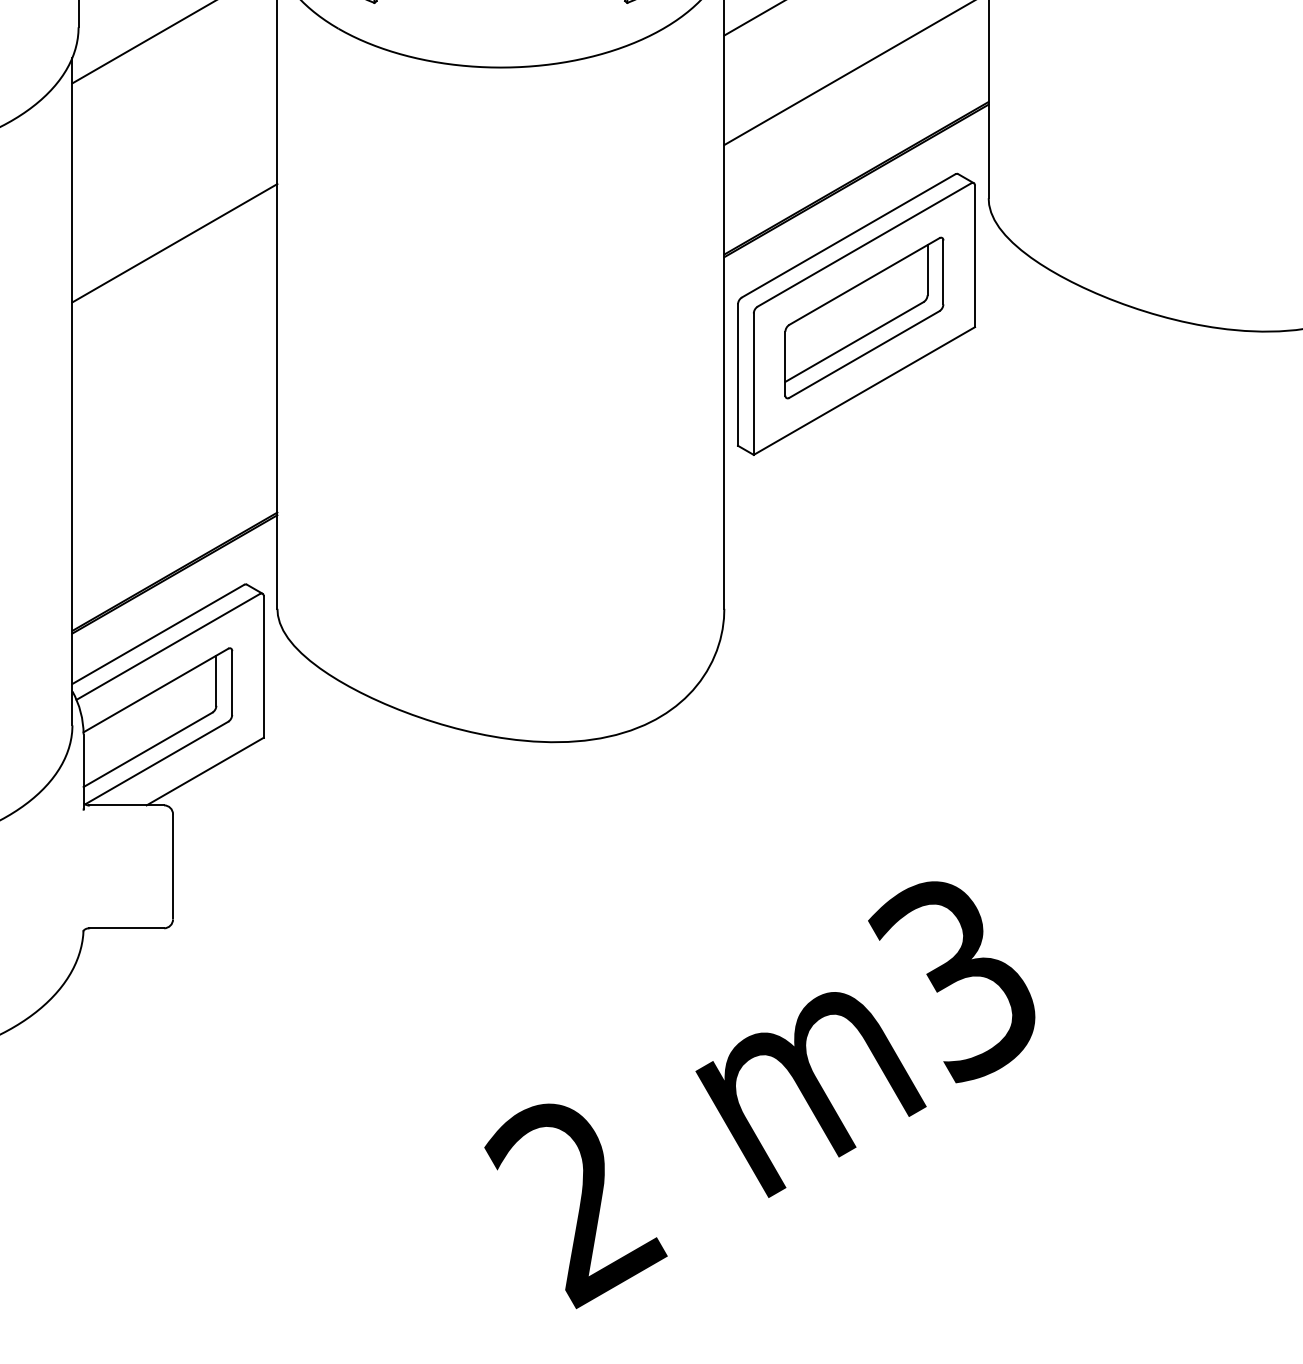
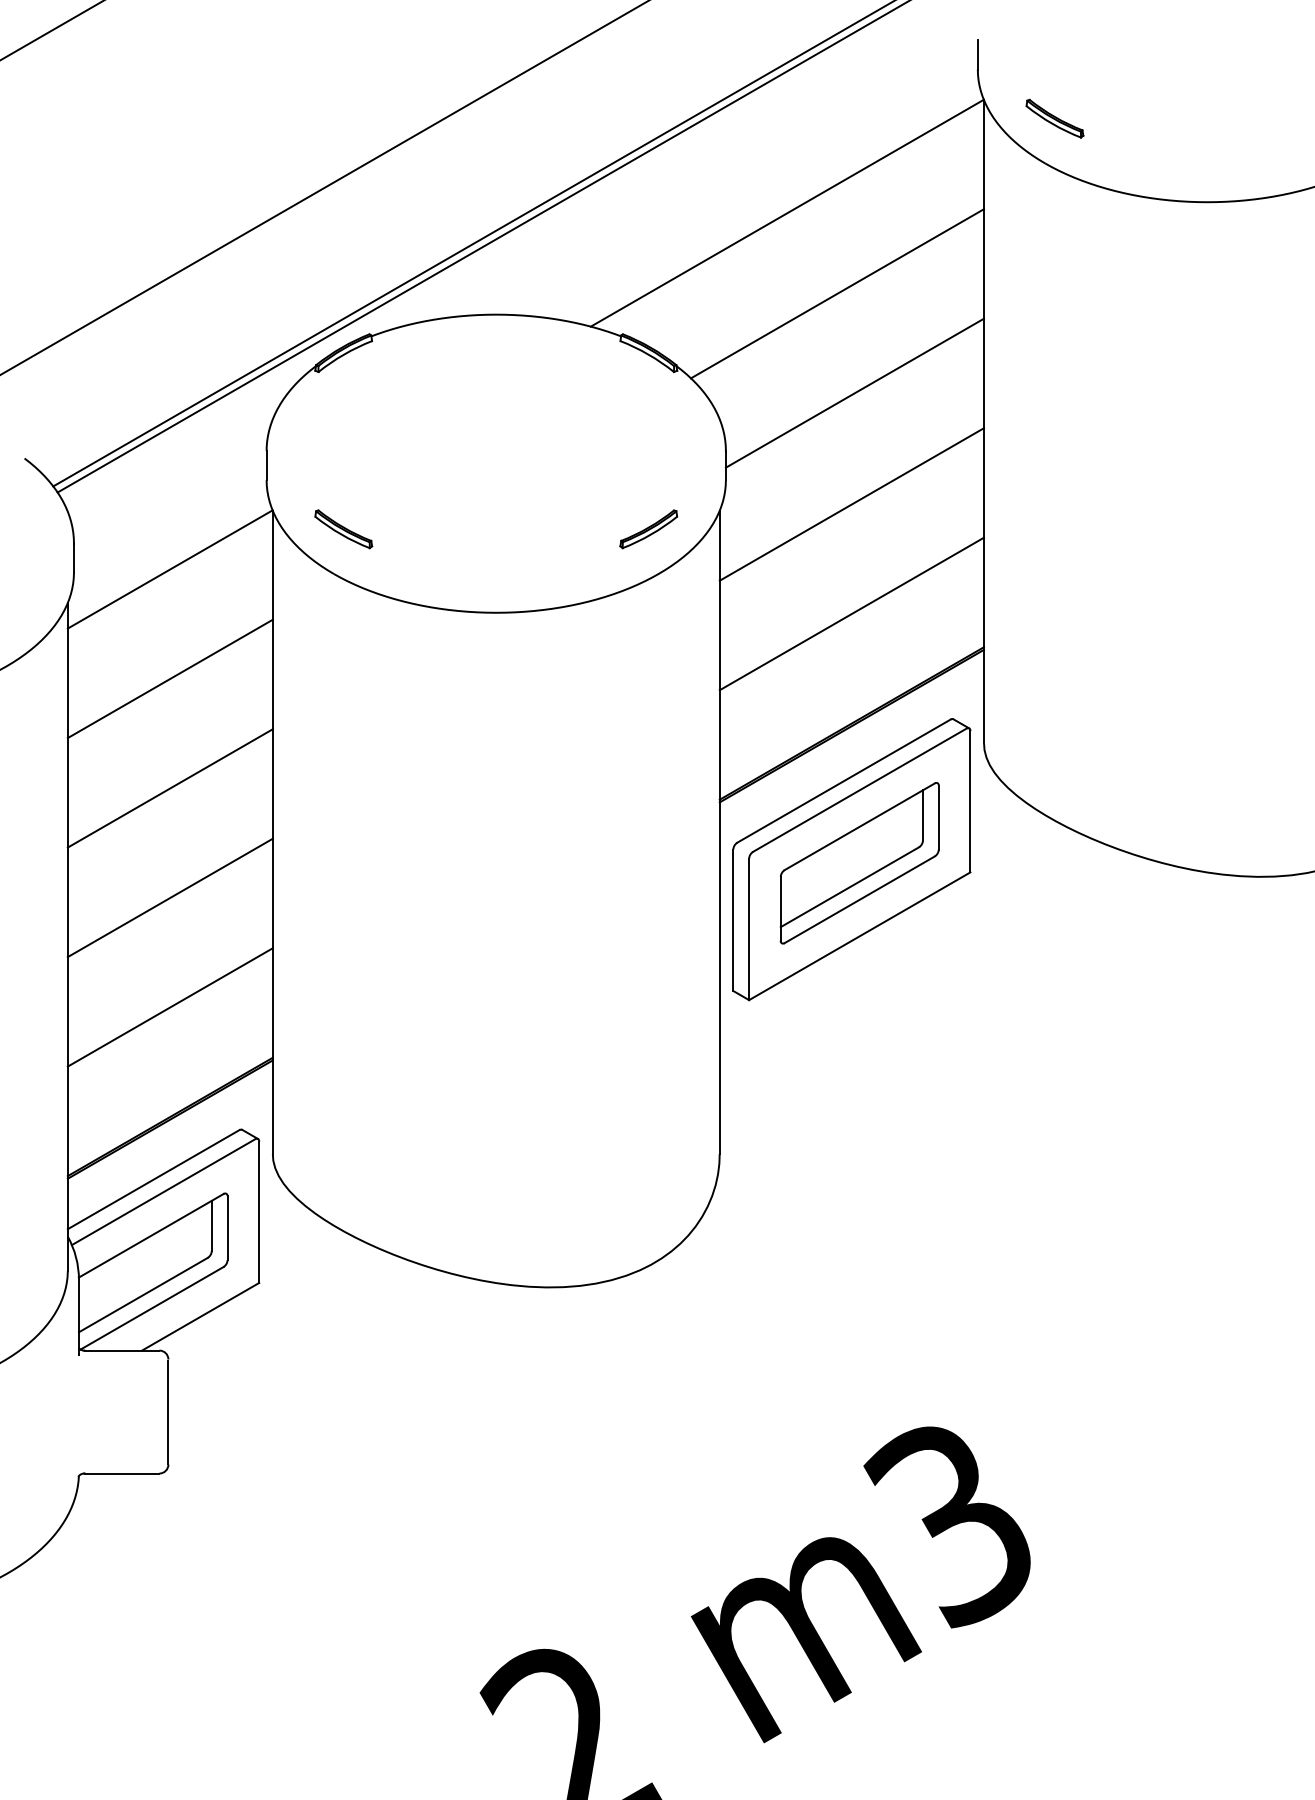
line: (174, 133) -> (169, 678), added
line: (174, 352) -> (169, 897), added
line: (174, 462) -> (169, 1007), added

